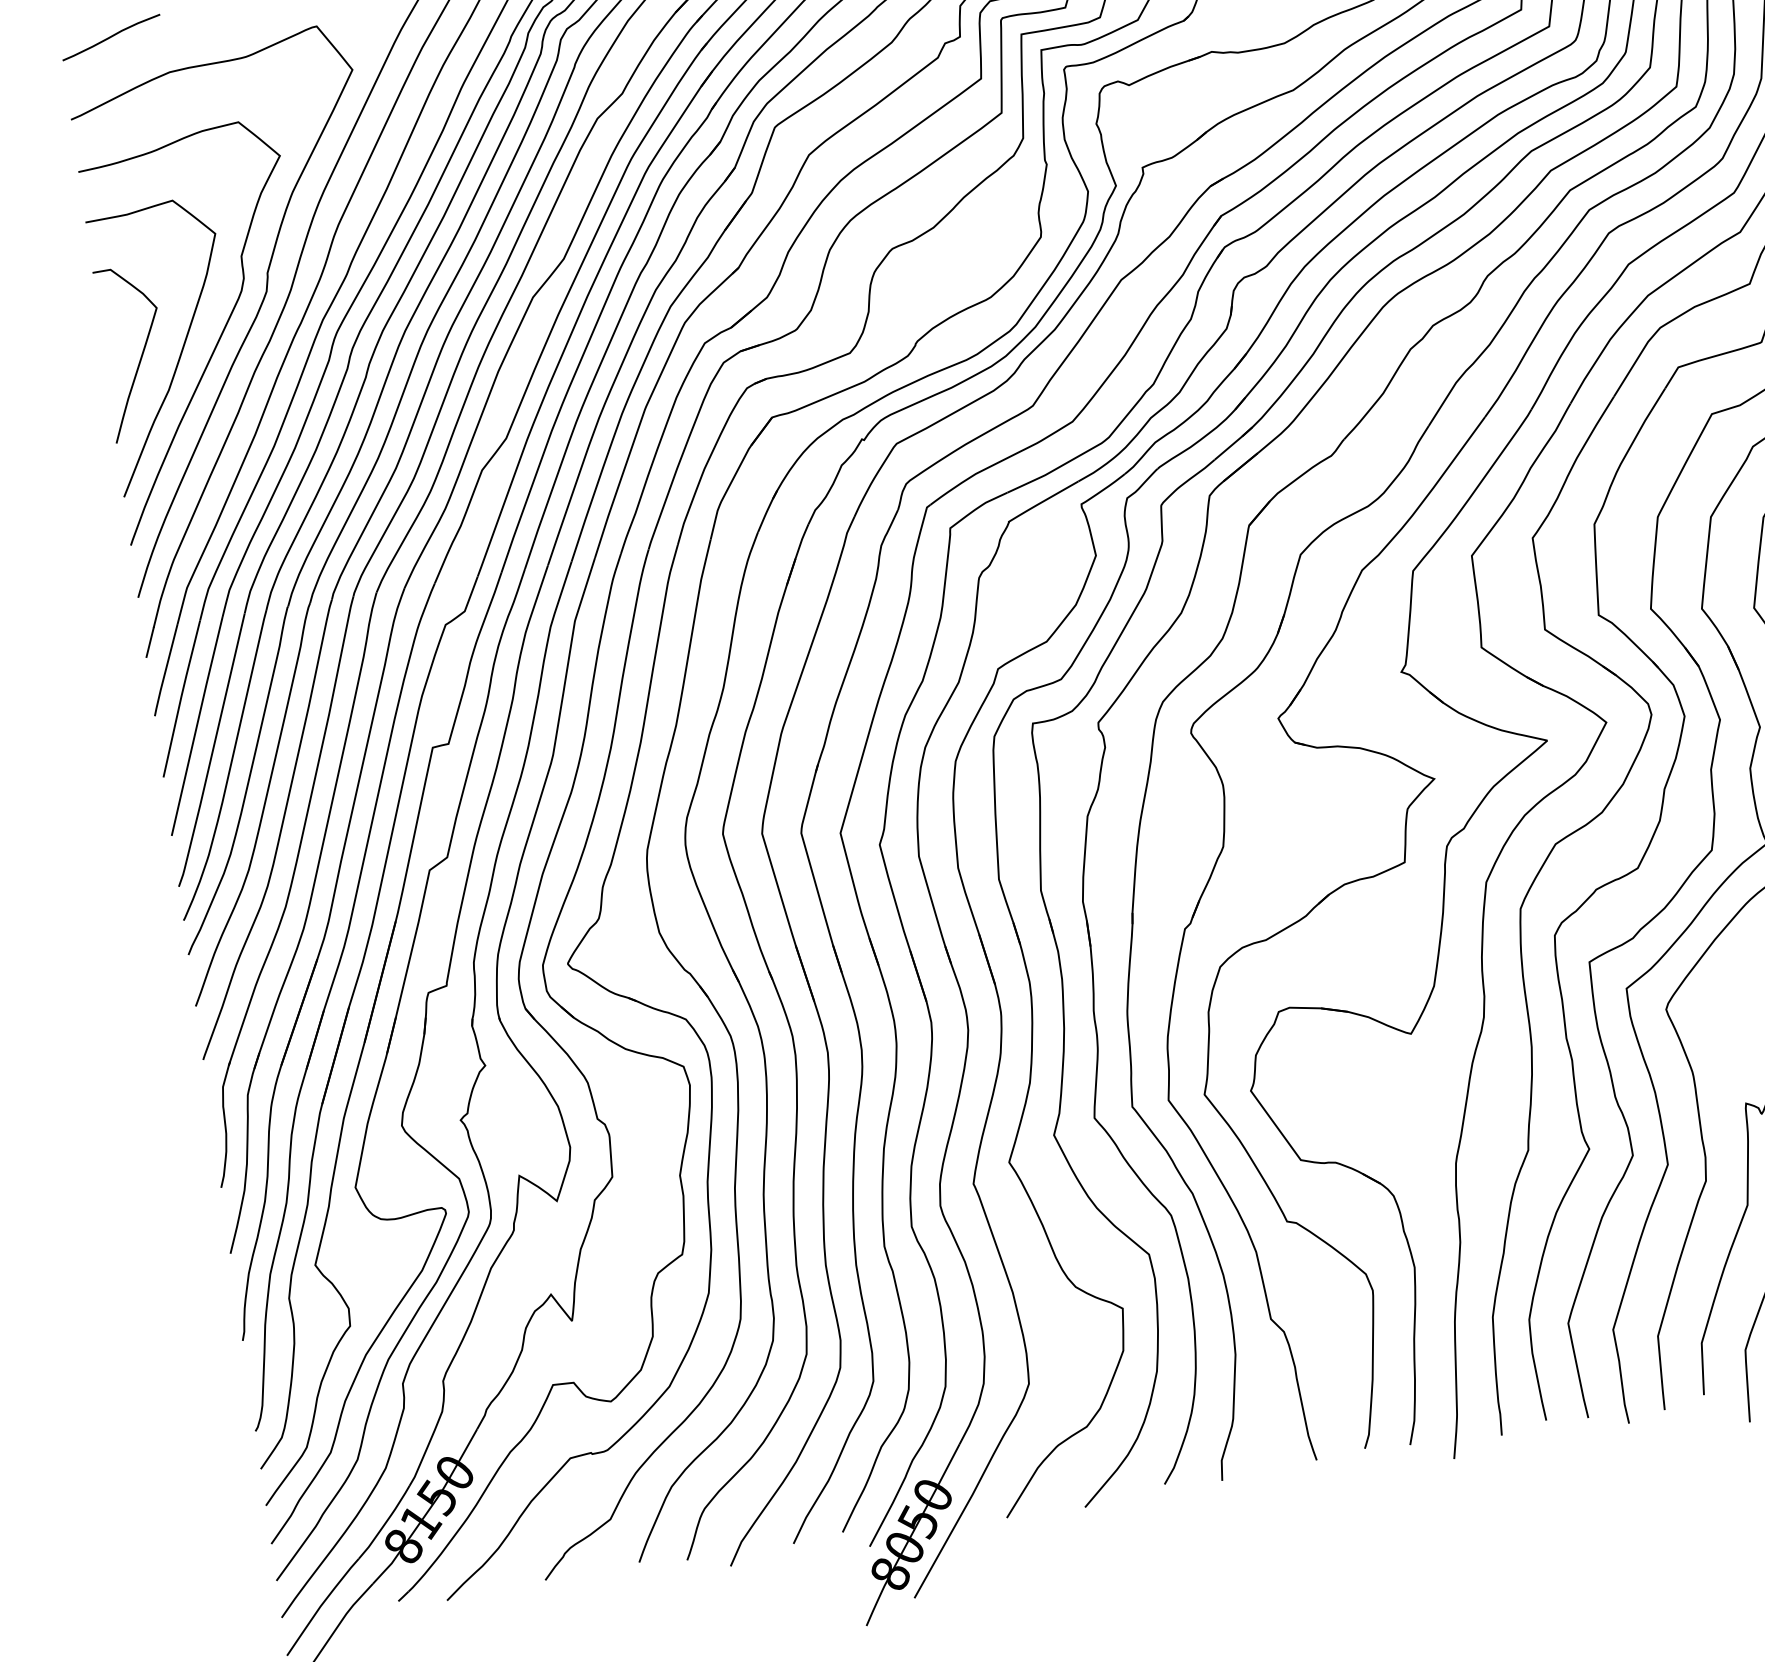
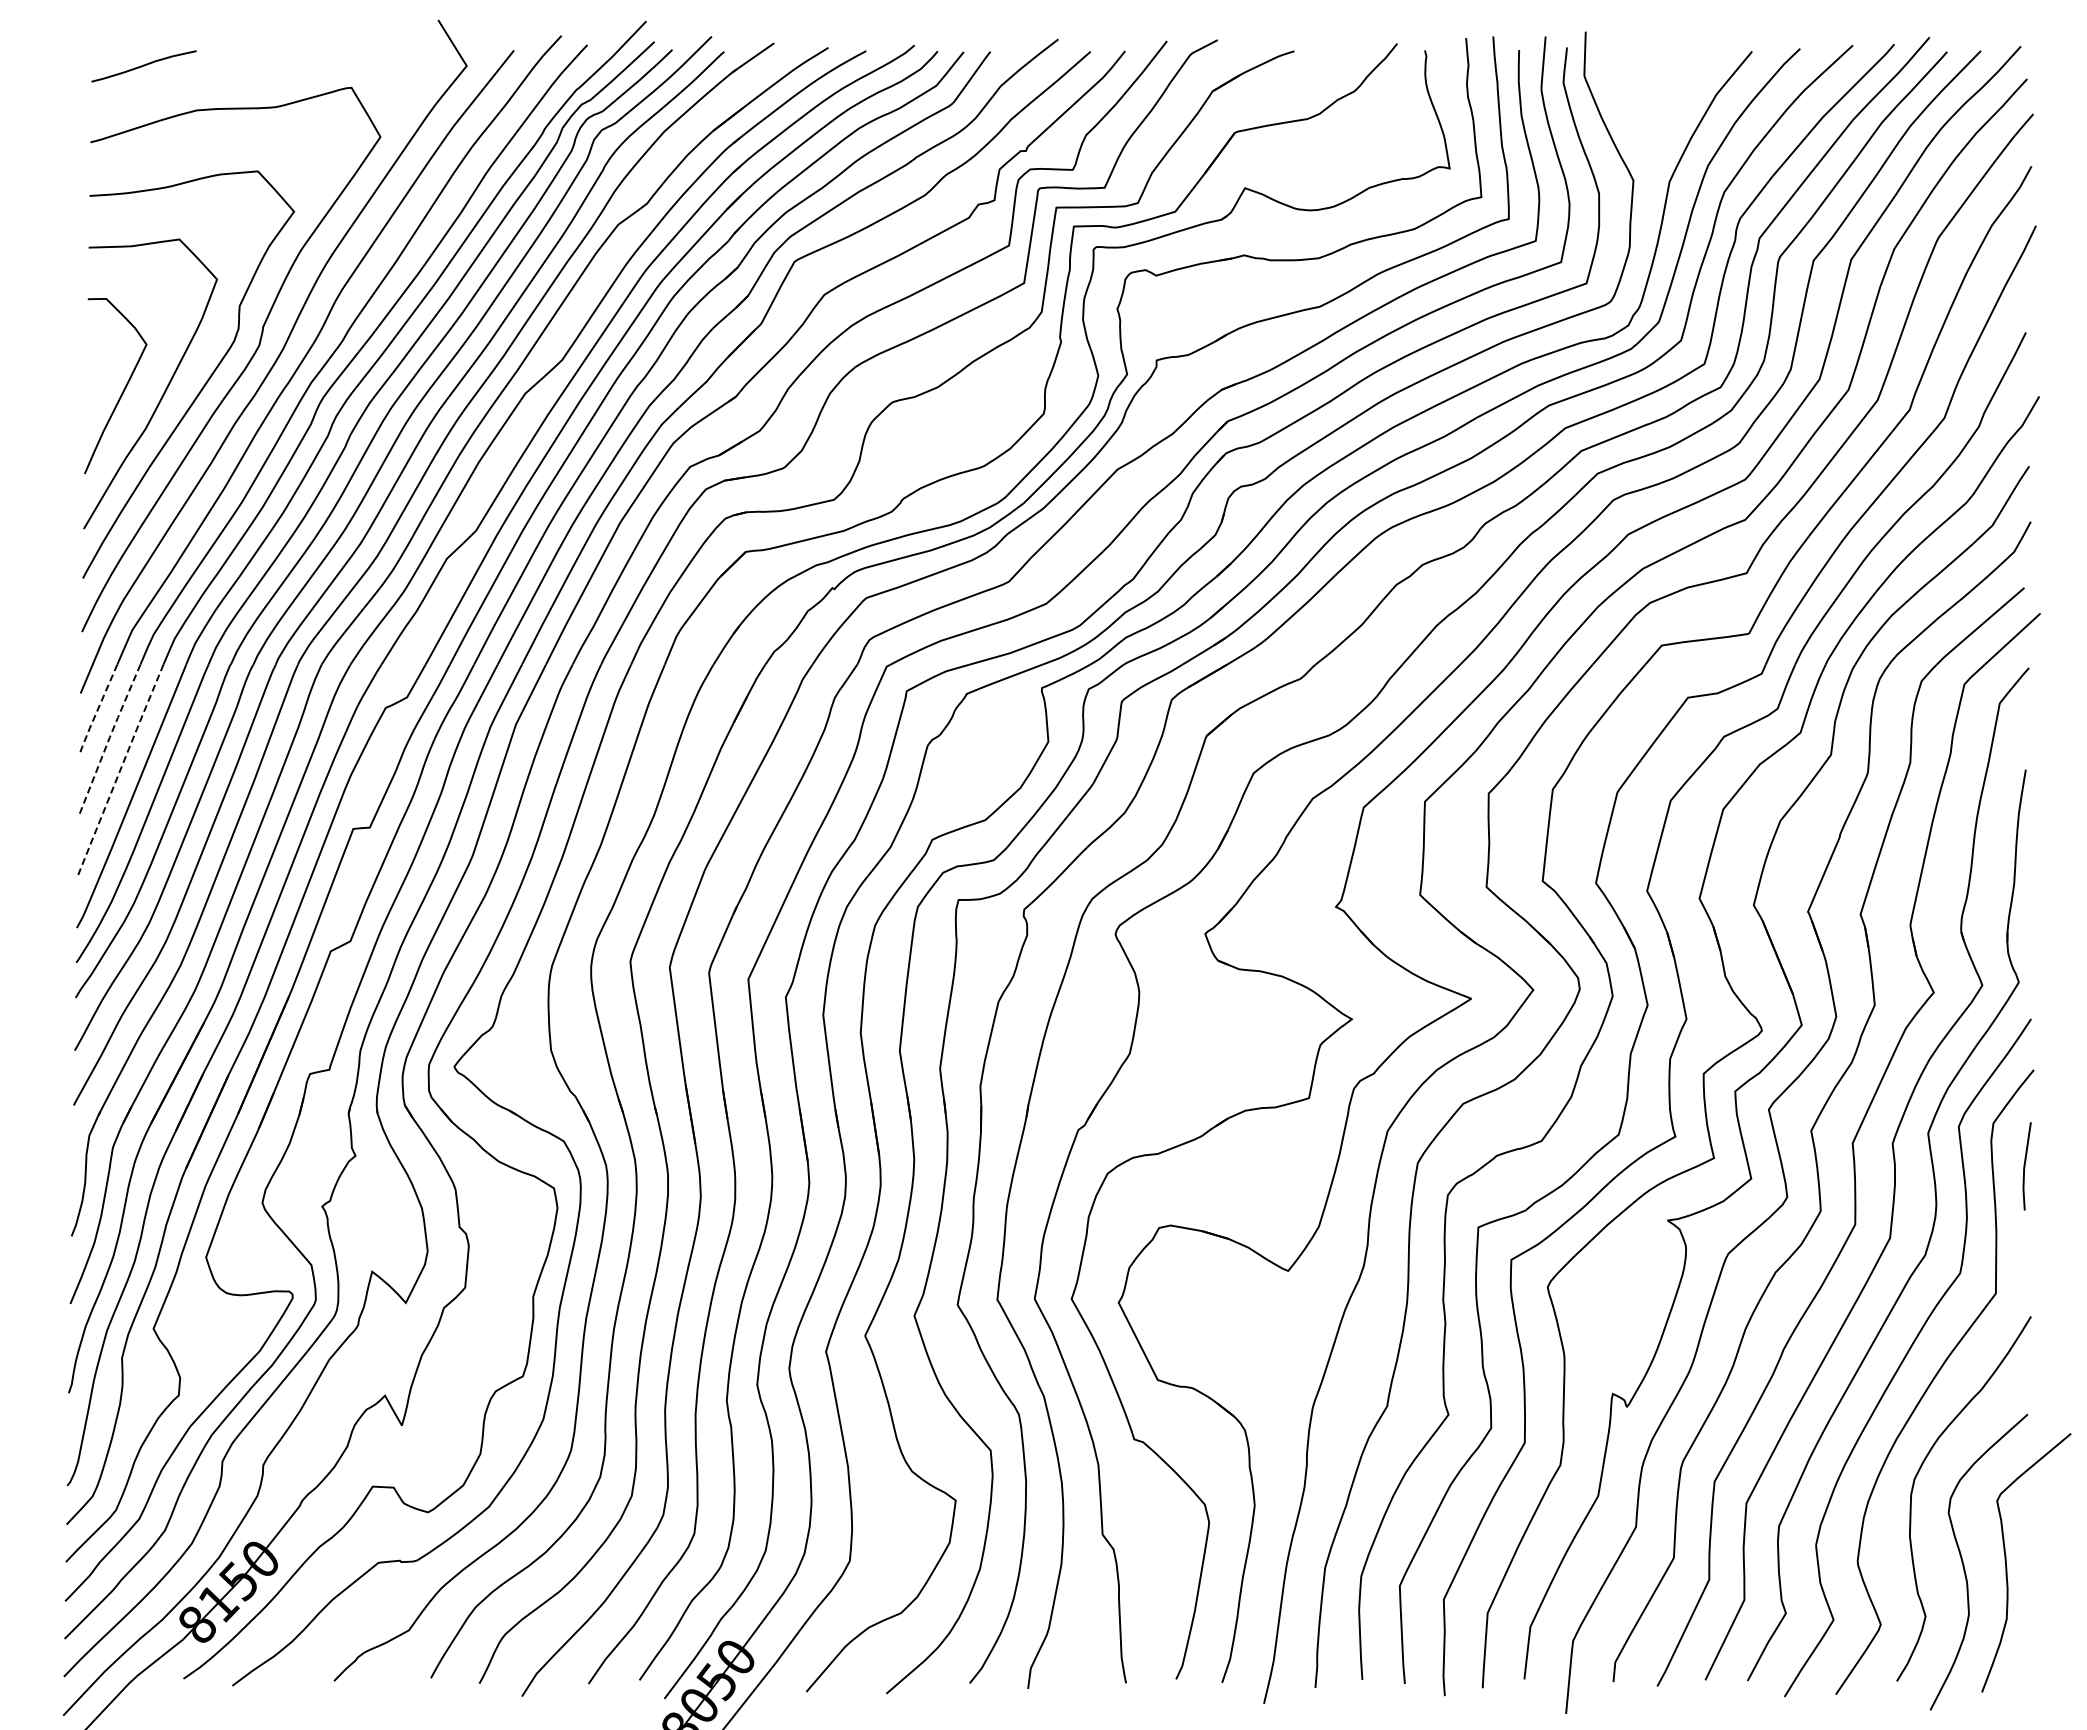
line: (165, 670) -> (97, 709), solid -> dashed
line: (181, 698) -> (109, 739), solid -> dashed
line: (196, 725) -> (120, 769), solid -> dashed

